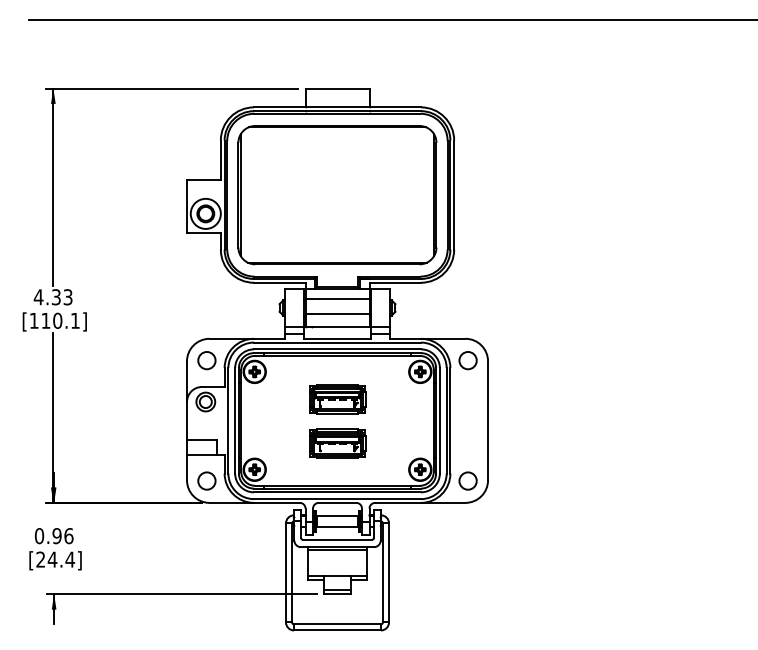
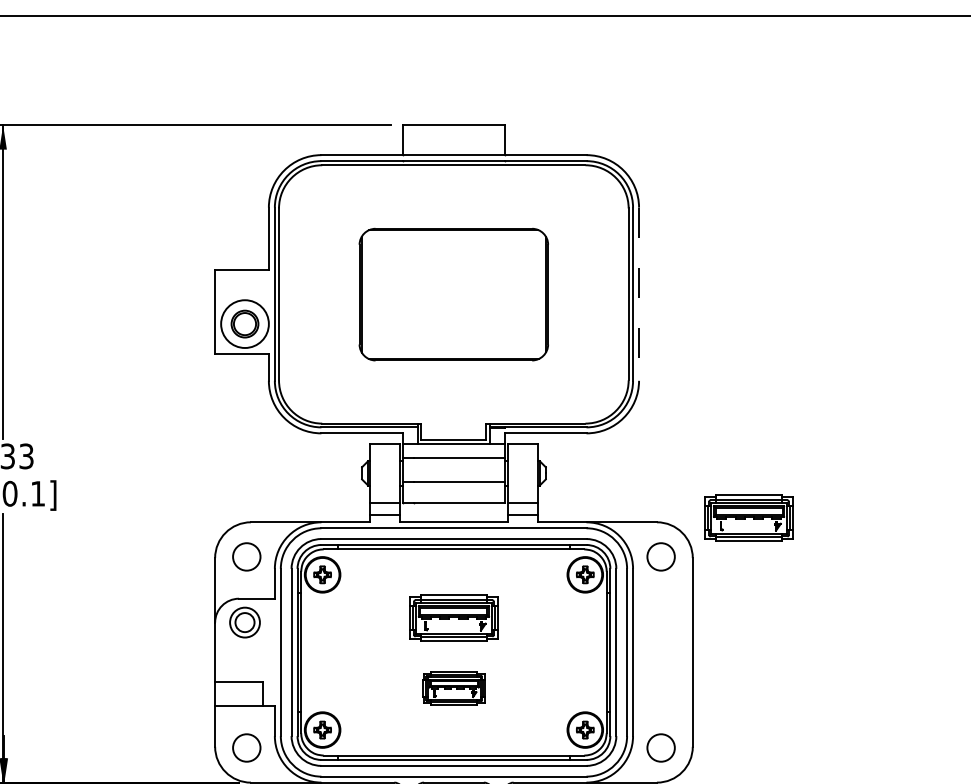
part: (337, 195) -> (453, 294), size x0.6
line: (454, 195) -> (639, 294), solid -> dashed
part: (523, 336) -> (749, 518), added
part: (337, 443) -> (453, 688), size x0.7

